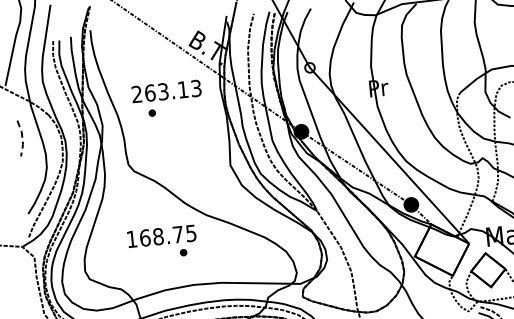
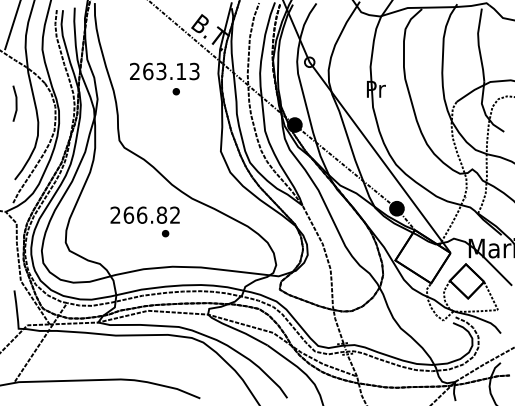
part: (151, 113) -> (175, 91), moved
line: (22, 138) -> (16, 104), dashed -> solid
text: (160, 235) -> (144, 214), 168.75 -> 266.82

